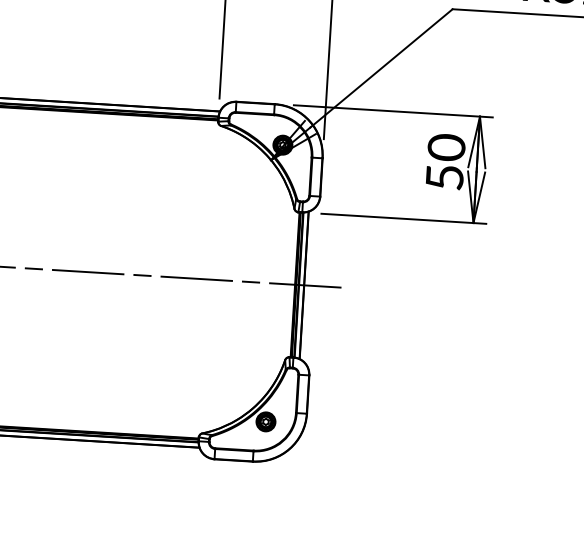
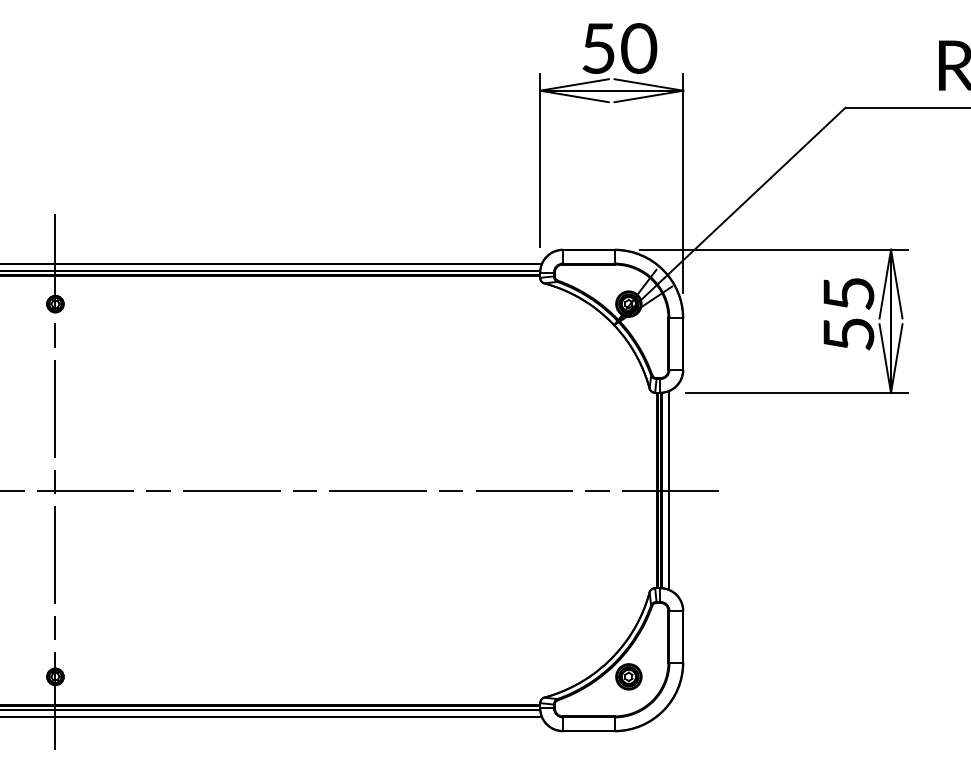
text: (446, 147) -> (848, 293), 50 -> 55

